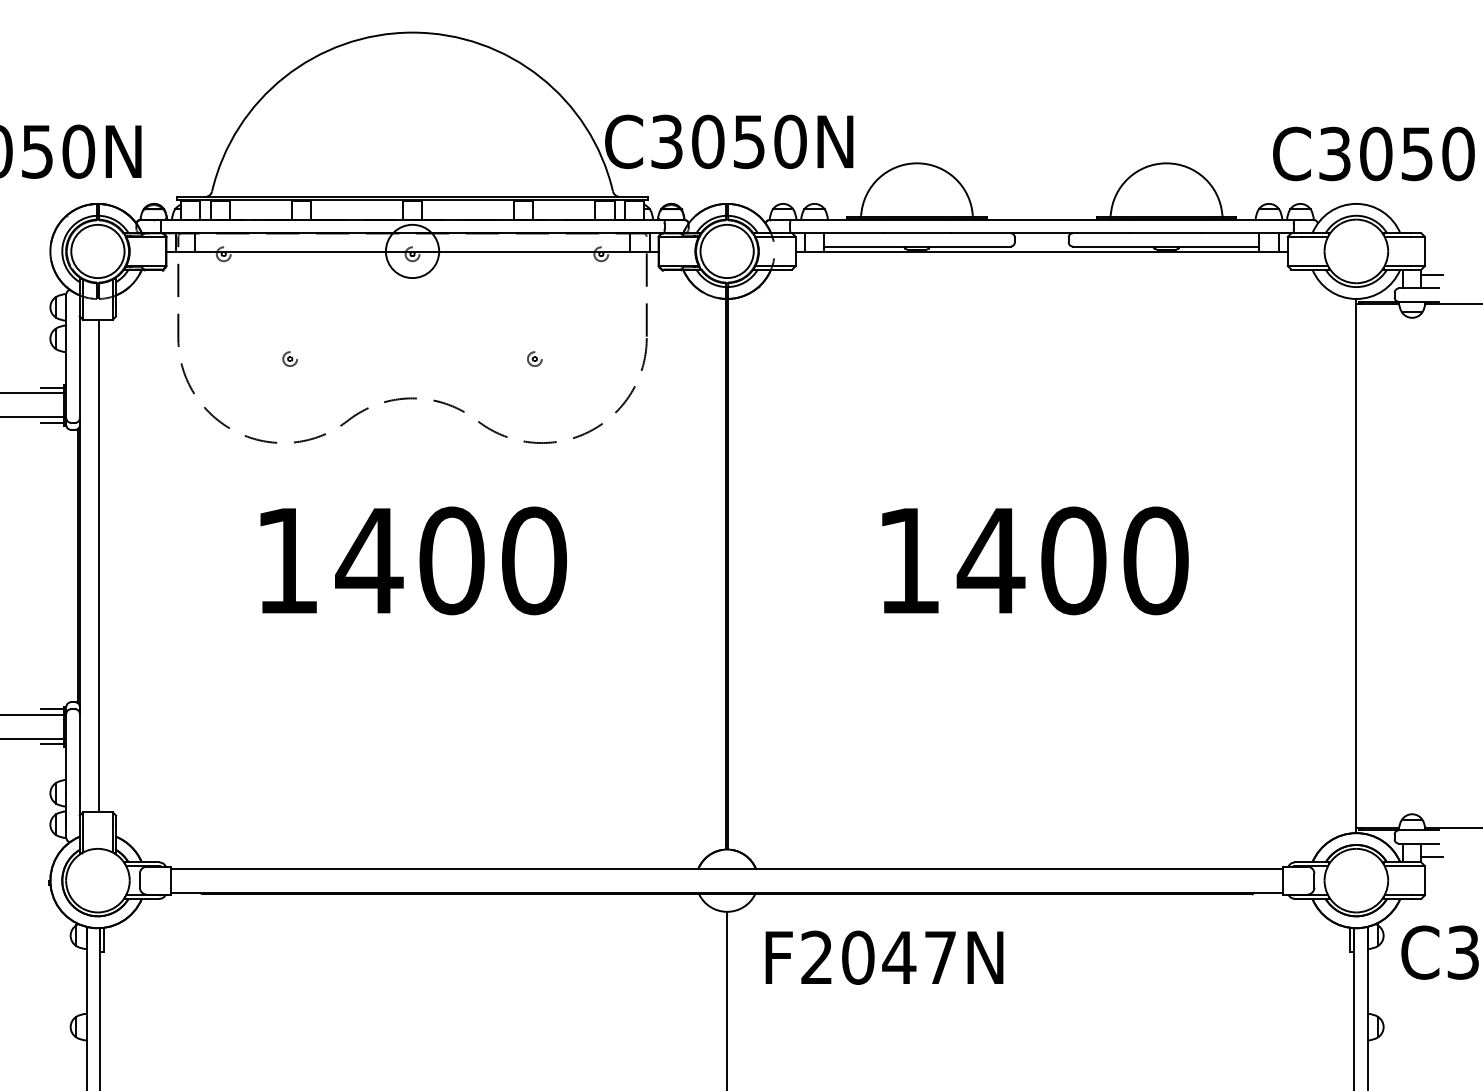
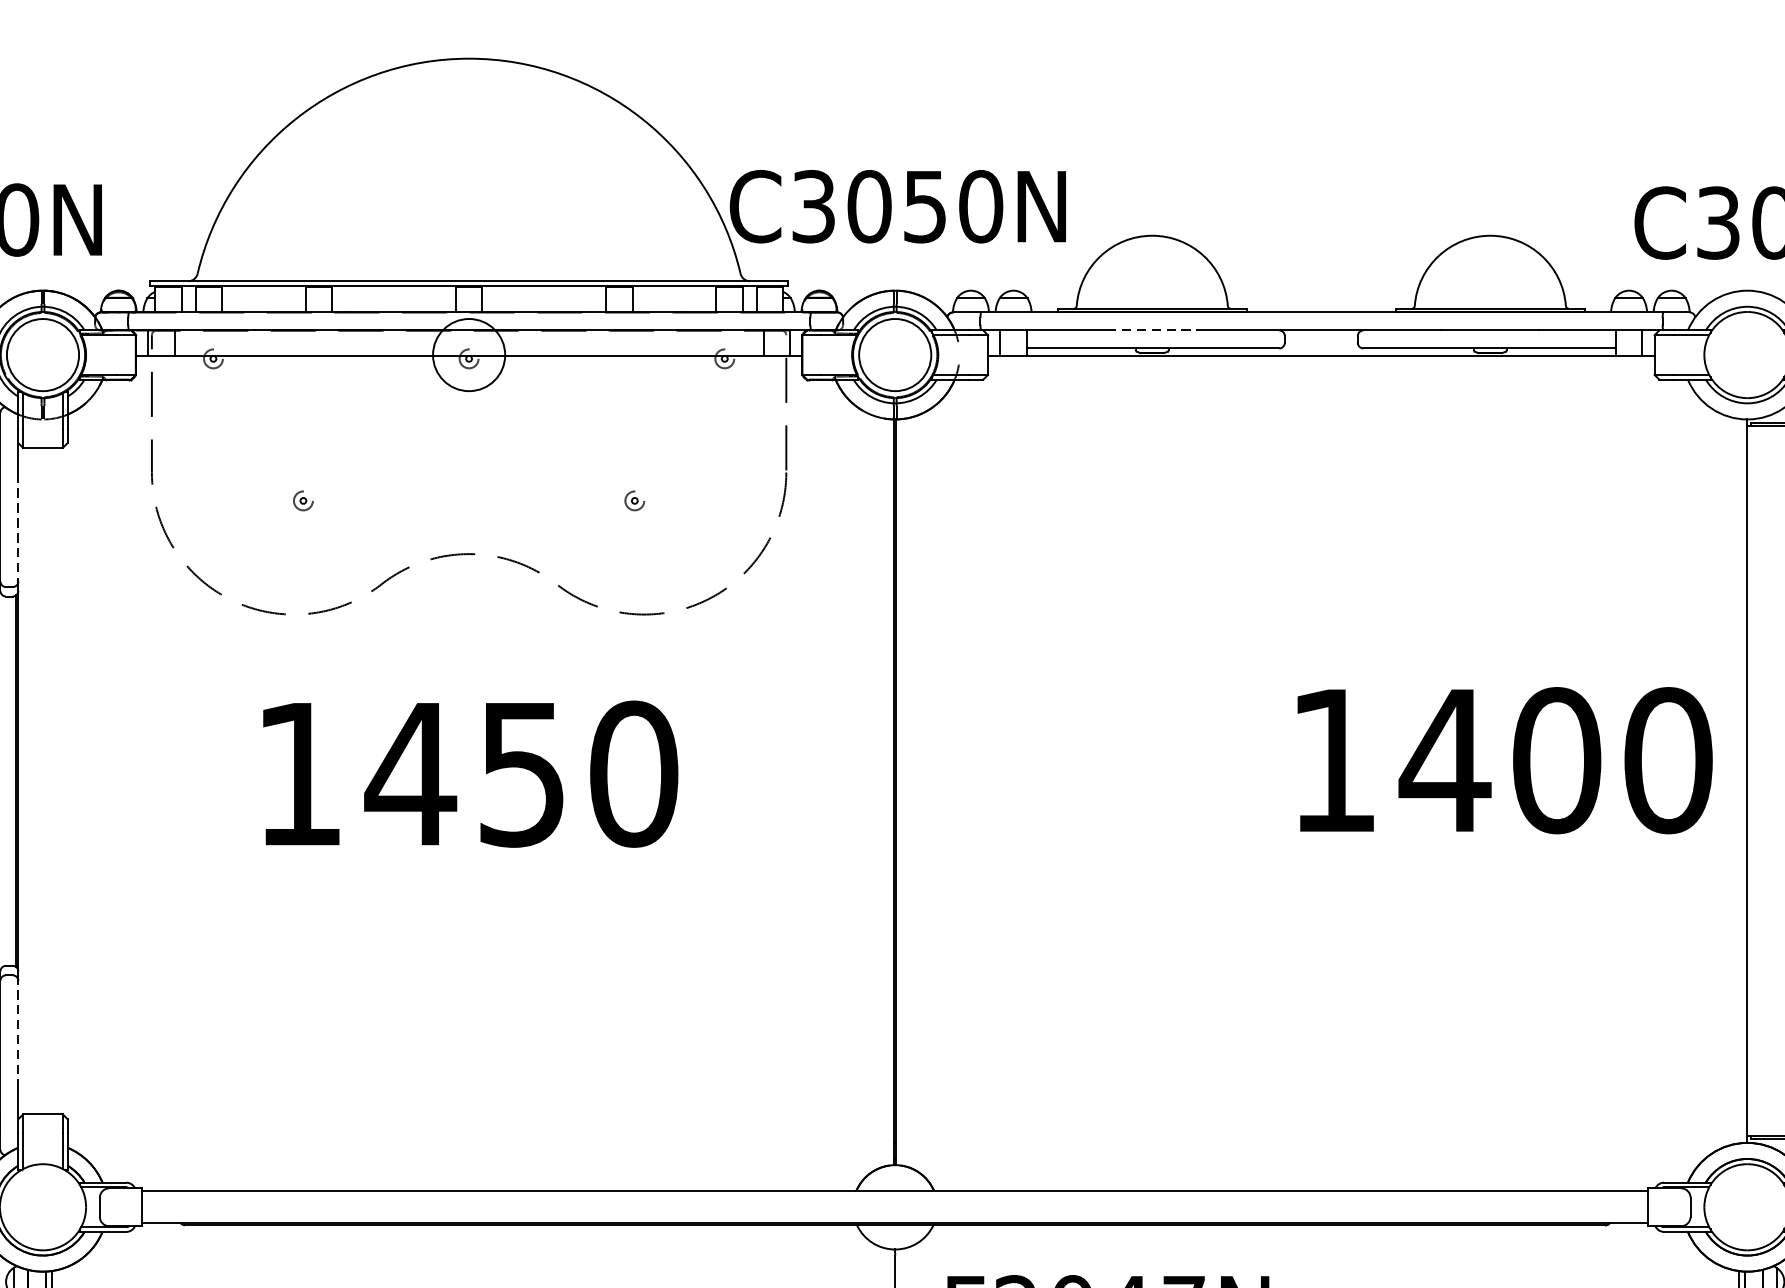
line: (917, 233) -> (1153, 330), solid -> dashed
line: (79, 378) -> (18, 527), solid -> dashed
text: (451, 560) -> (521, 773), 1400 -> 1450
text: (1035, 560) -> (1505, 760), moved
line: (98, 565) -> (43, 780), removed
line: (79, 753) -> (18, 1035), solid -> dashed

